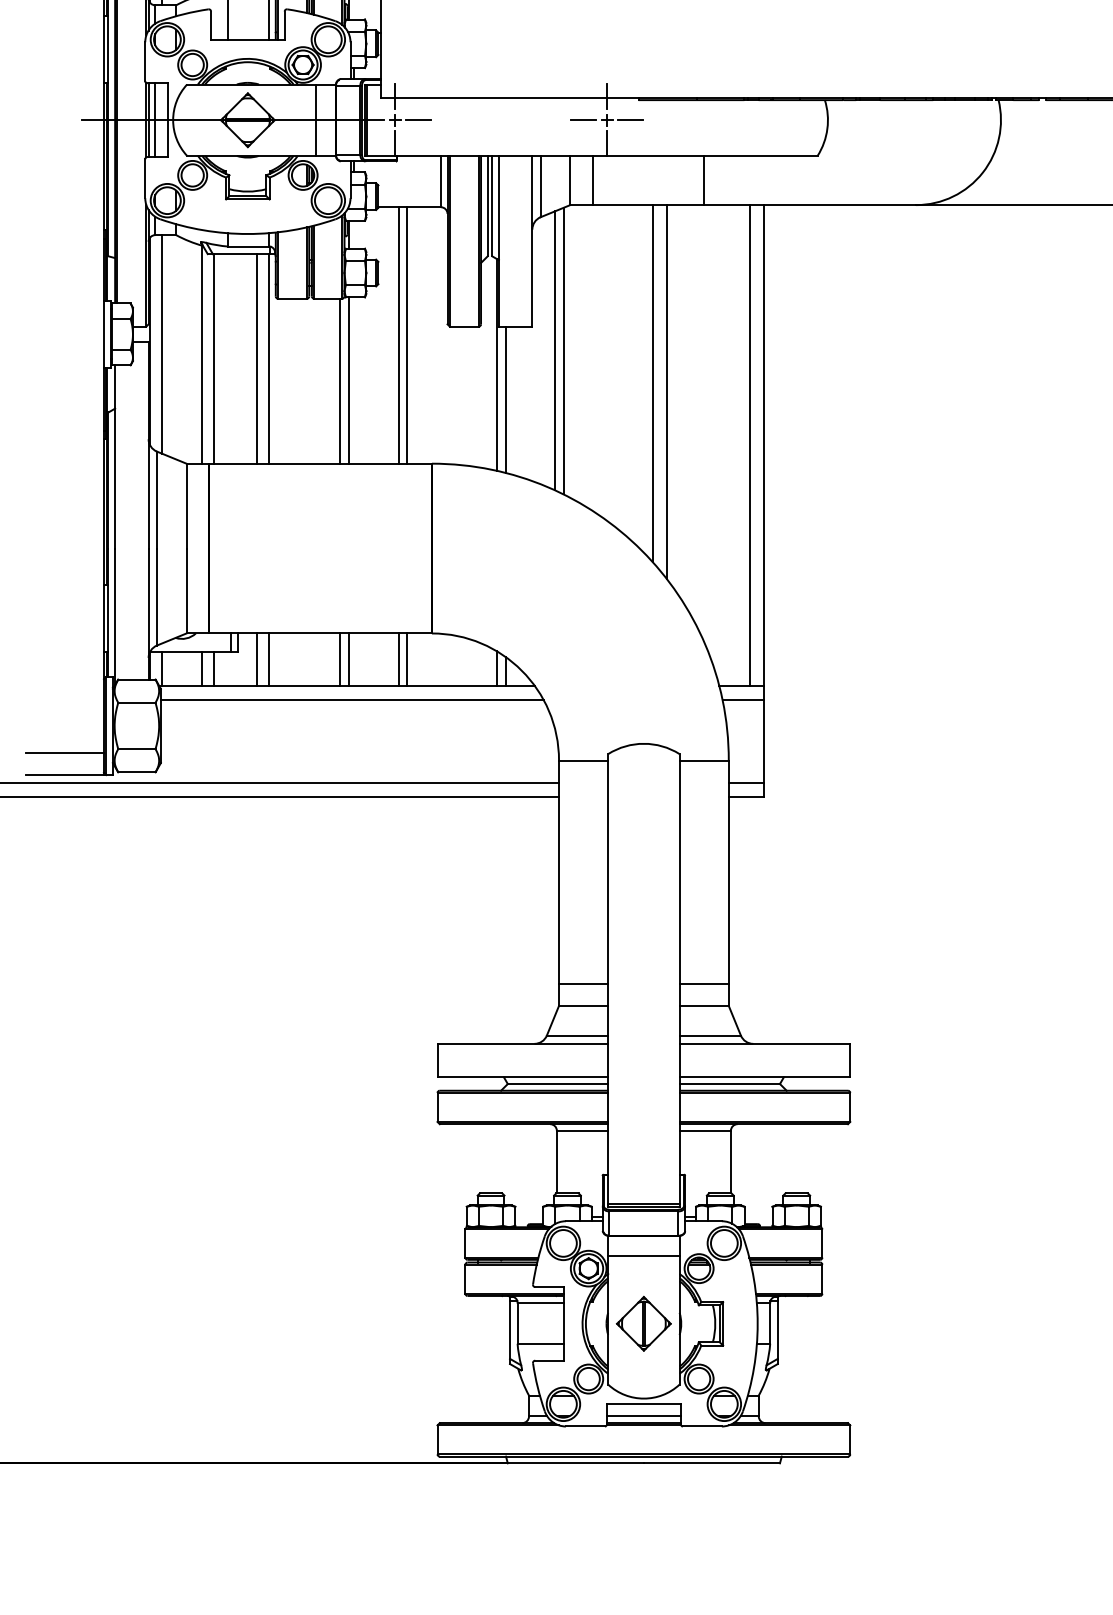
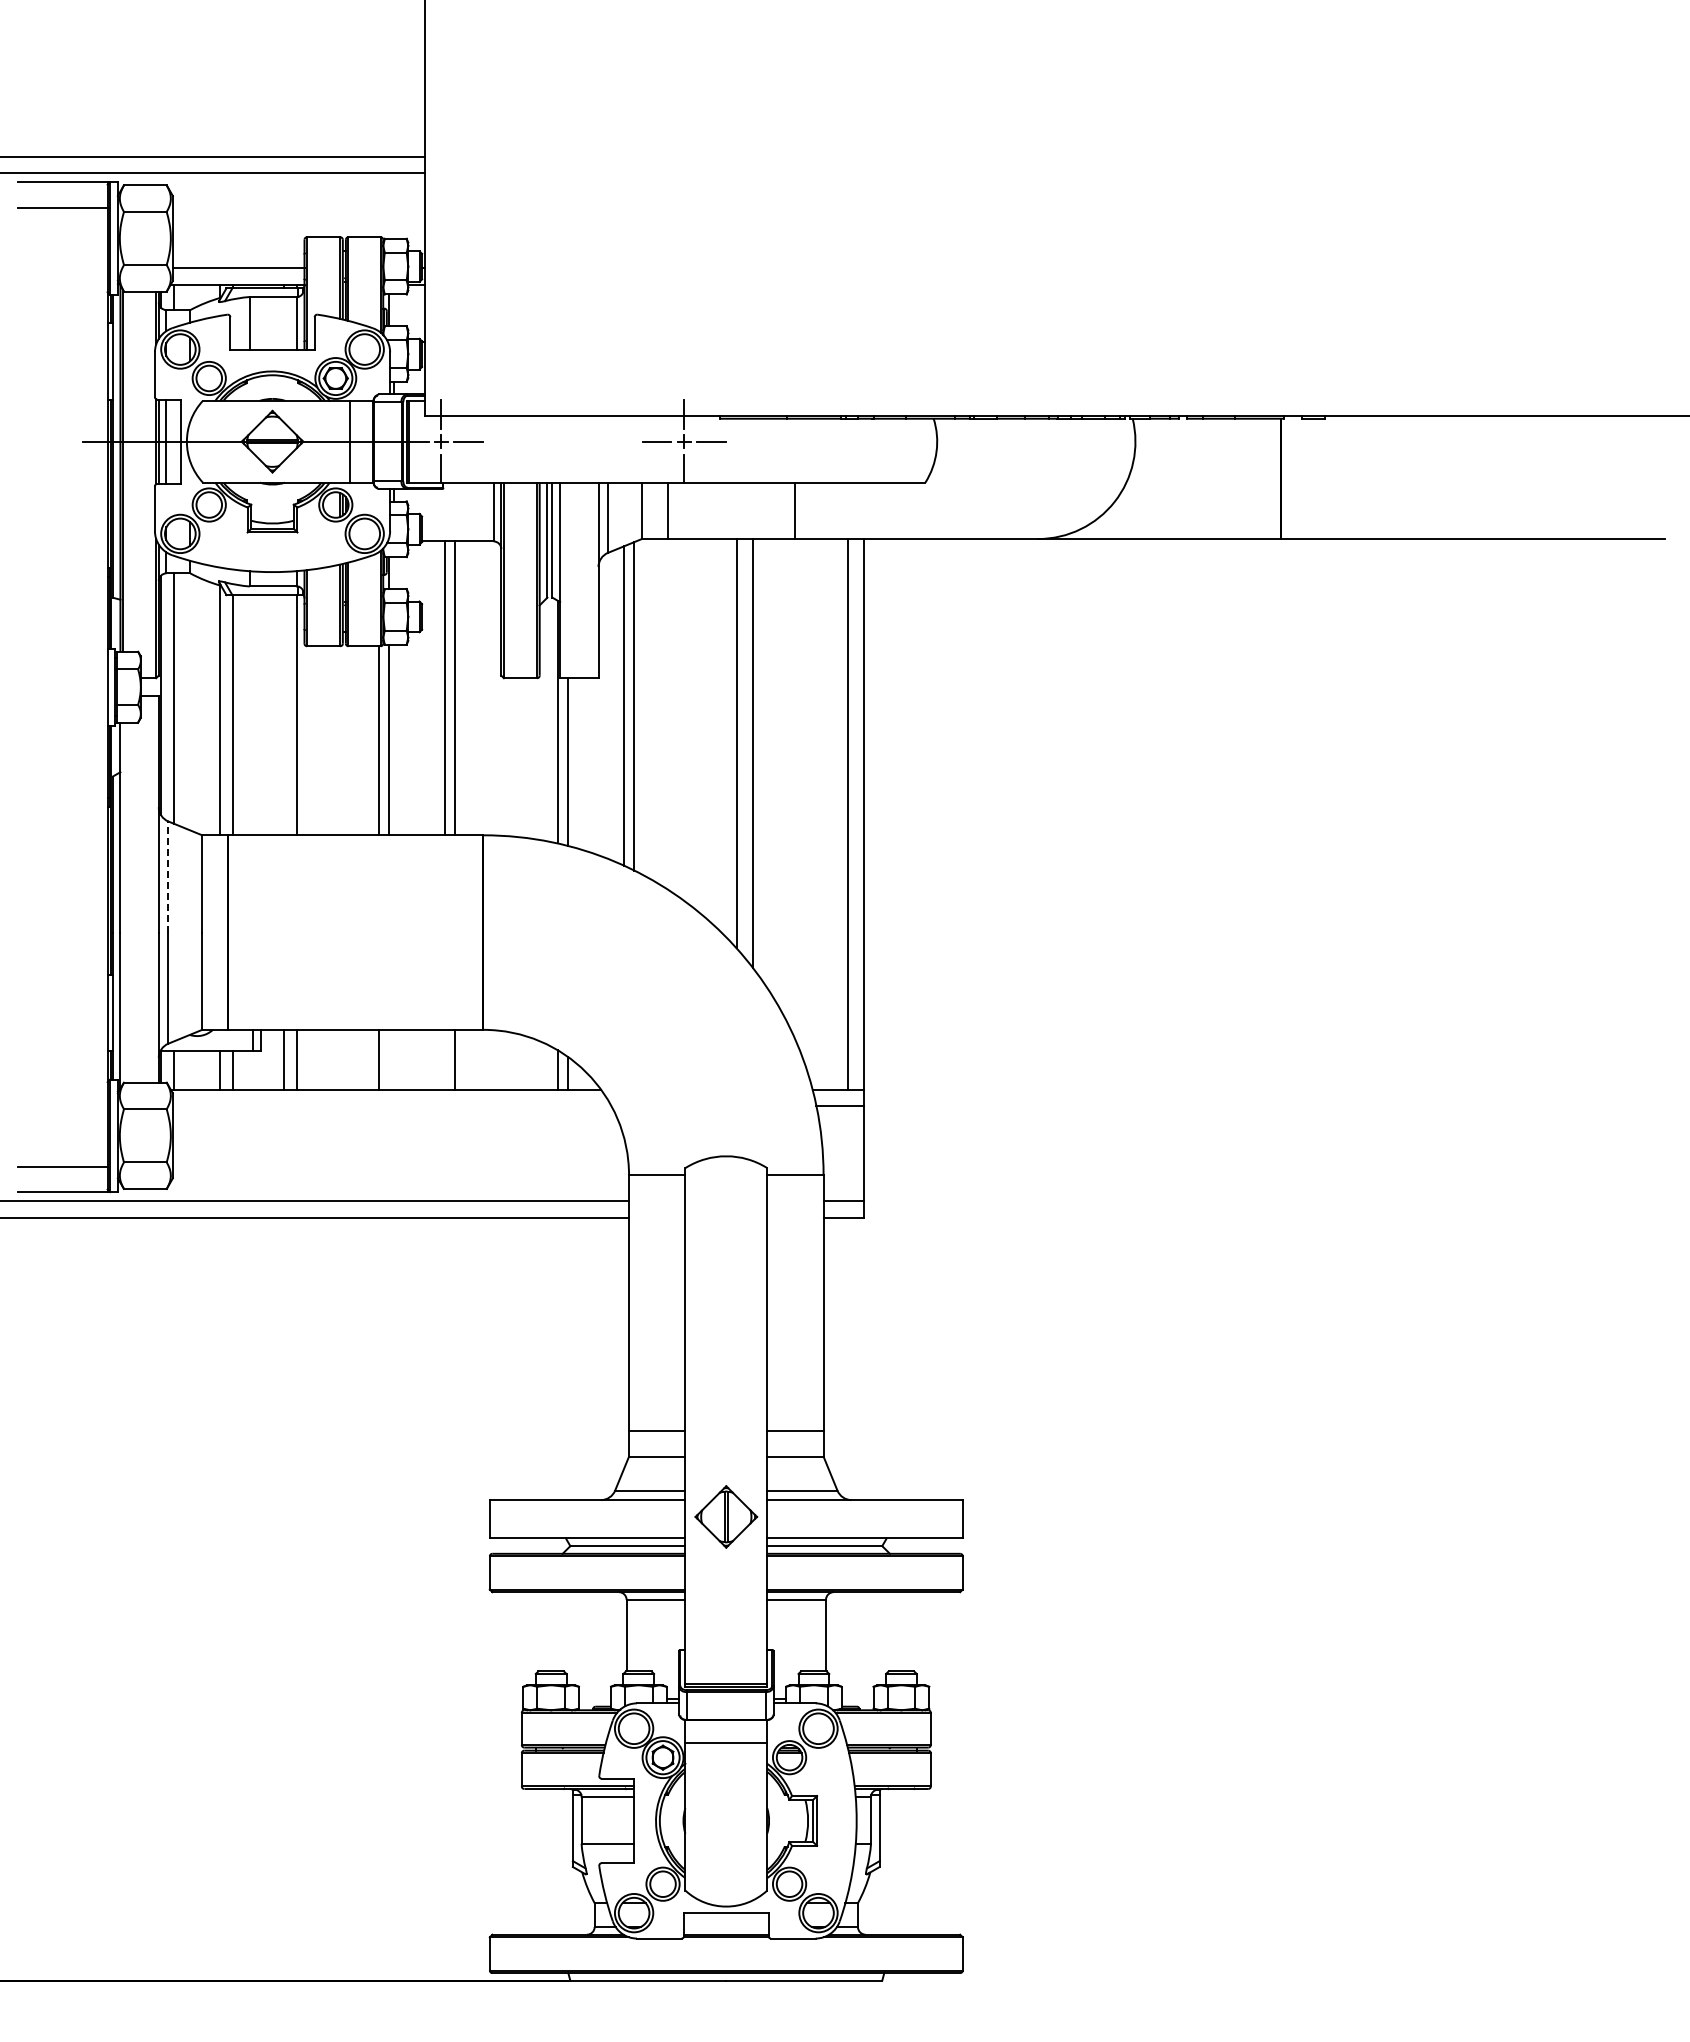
line: (257, 359) -> (283, 715), removed
line: (157, 500) -> (168, 877), solid -> dashed
line: (349, 659) -> (388, 1059), removed
line: (398, 659) -> (445, 1059), removed
line: (351, 700) -> (391, 1106), removed
part: (644, 1323) -> (726, 1516), moved
line: (644, 1416) -> (726, 1927), removed

